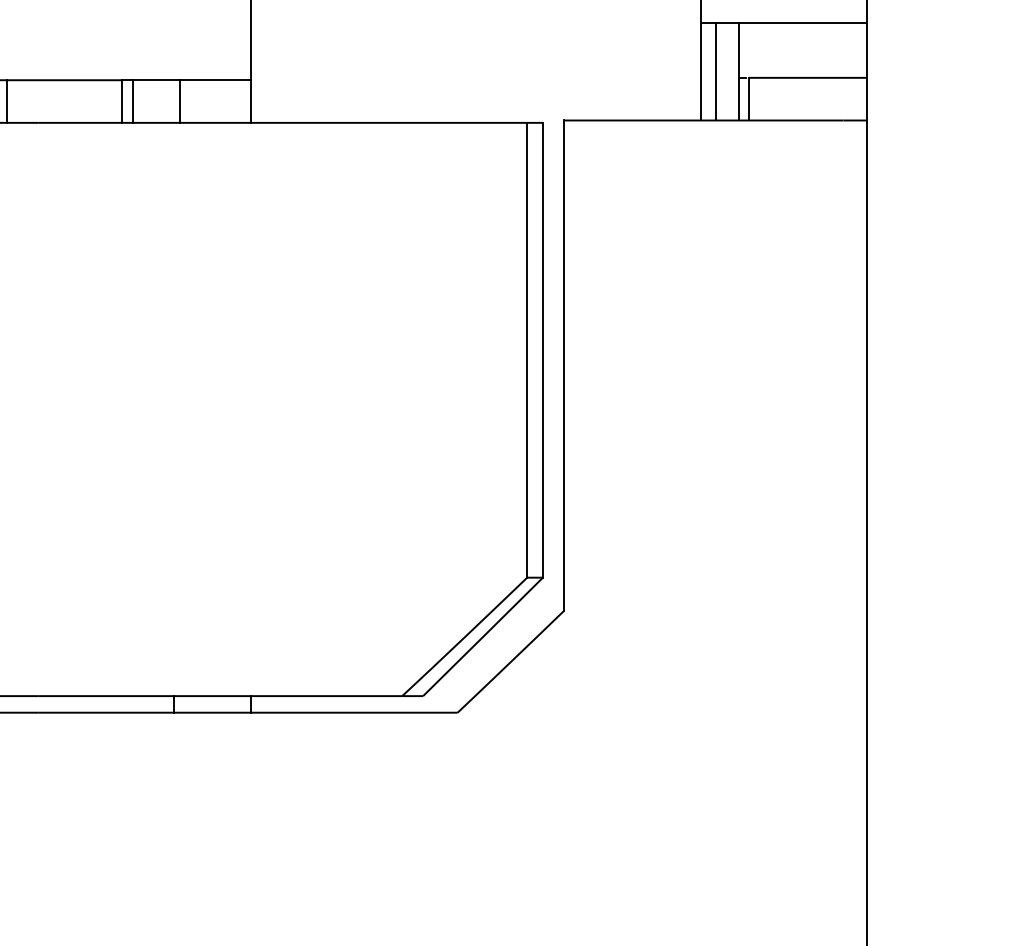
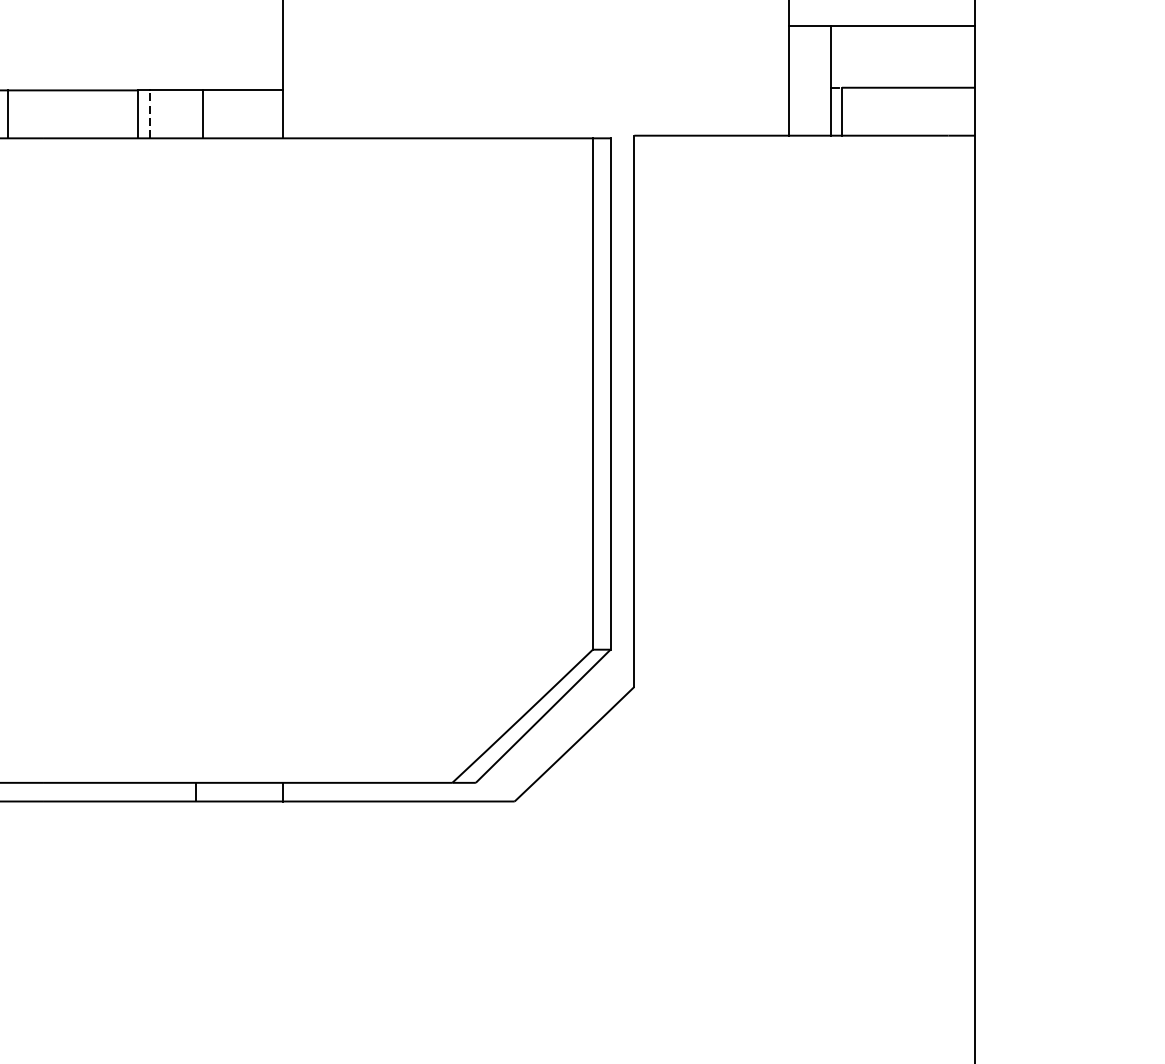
line: (715, 71) -> (804, 80), removed
line: (132, 101) -> (149, 114), solid -> dashed

